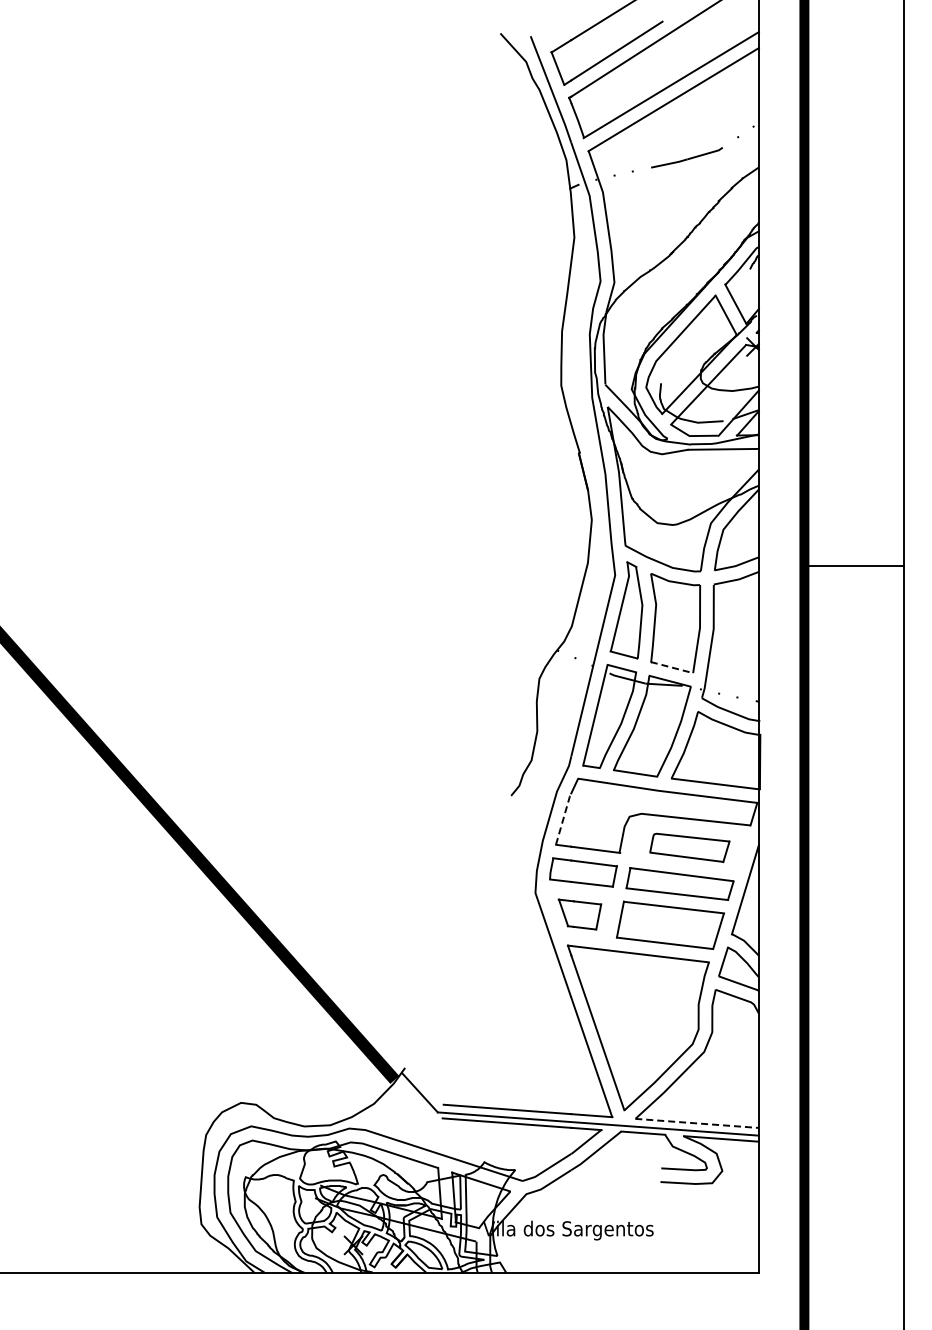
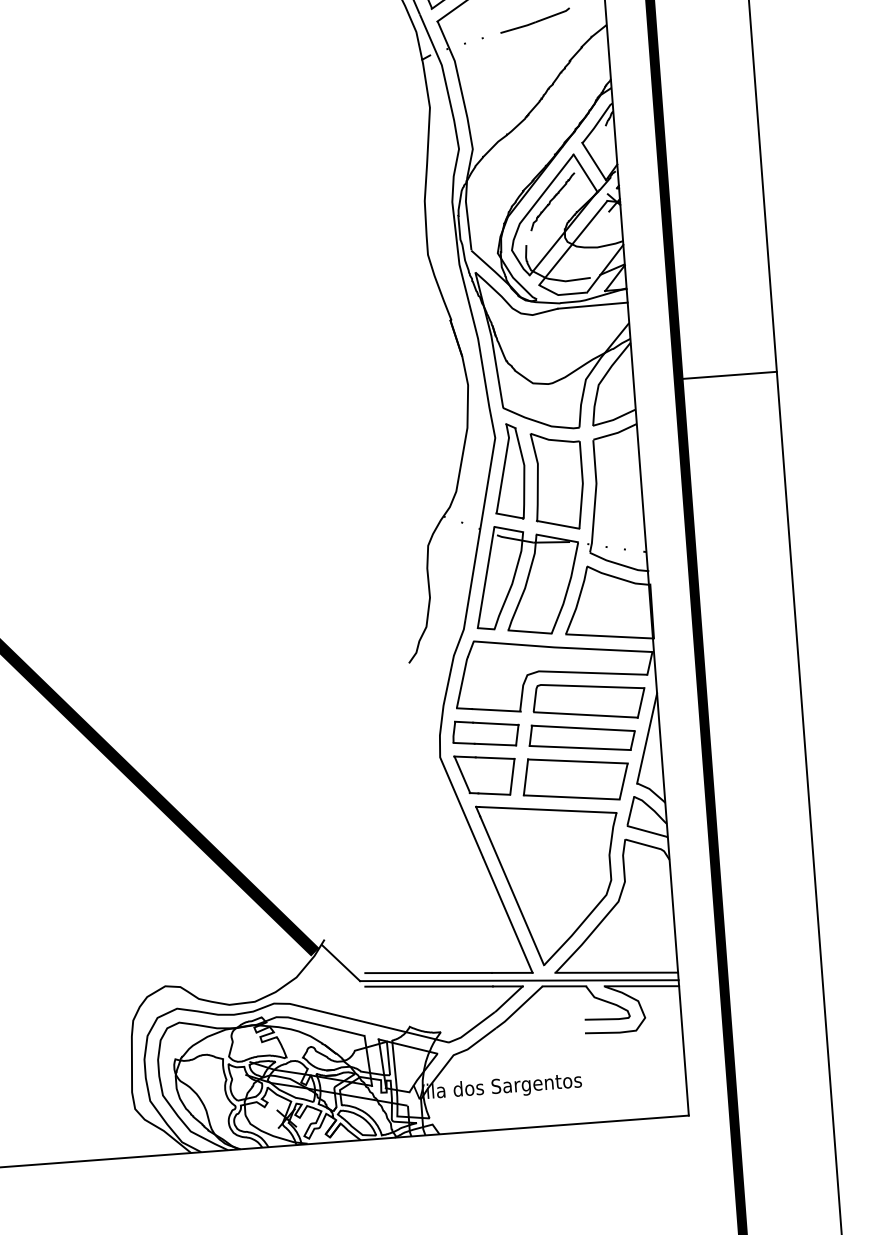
curve: (690, 340) -> (552, 200), added
line: (853, 565) -> (727, 375), moved
line: (671, 667) -> (557, 524), dashed -> solid
line: (563, 818) -> (462, 681), dashed -> solid
part: (689, 847) -> (588, 701), size x1.43
part: (579, 914) -> (485, 775), size x1.43
line: (697, 1123) -> (617, 972), dashed -> solid

